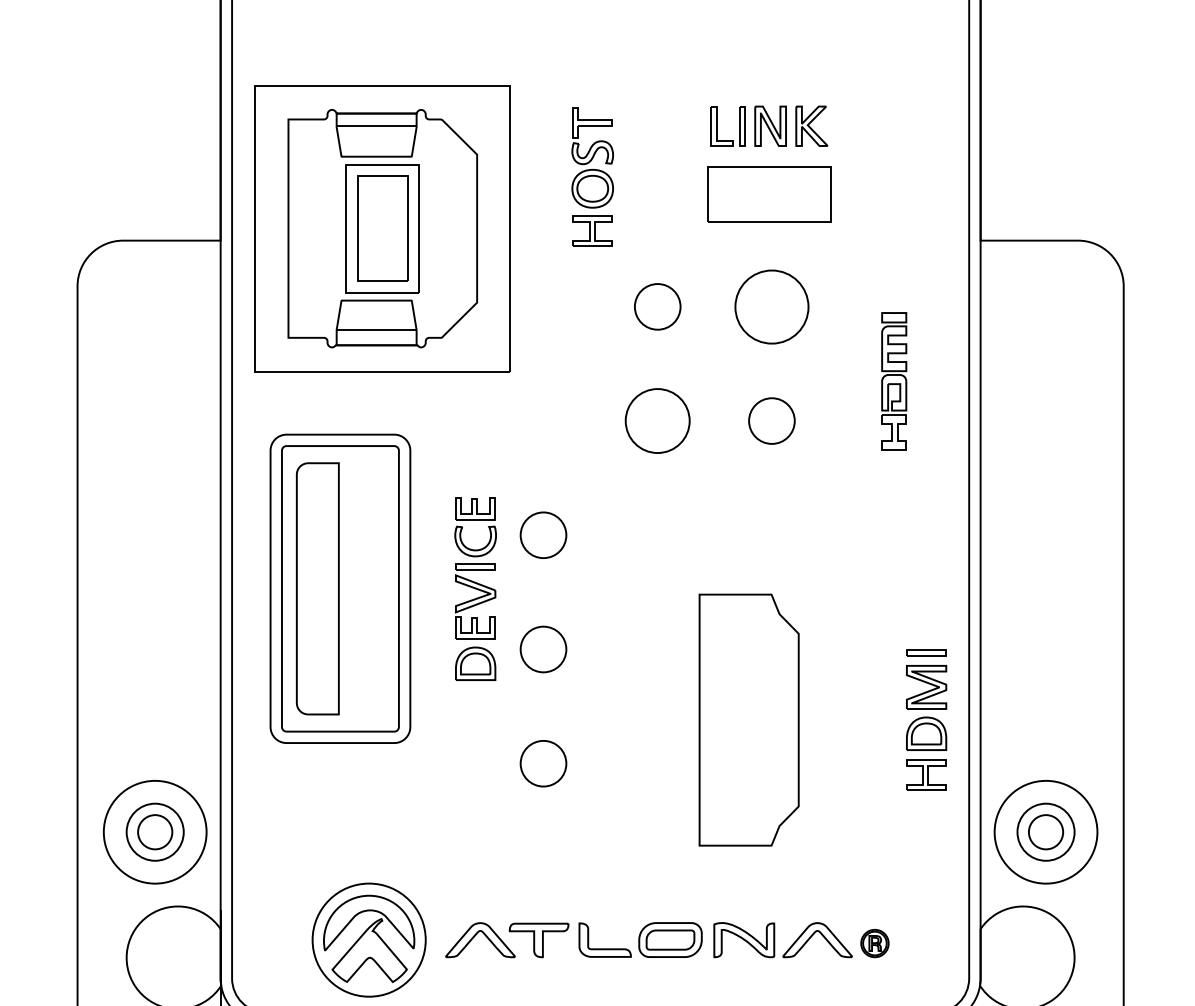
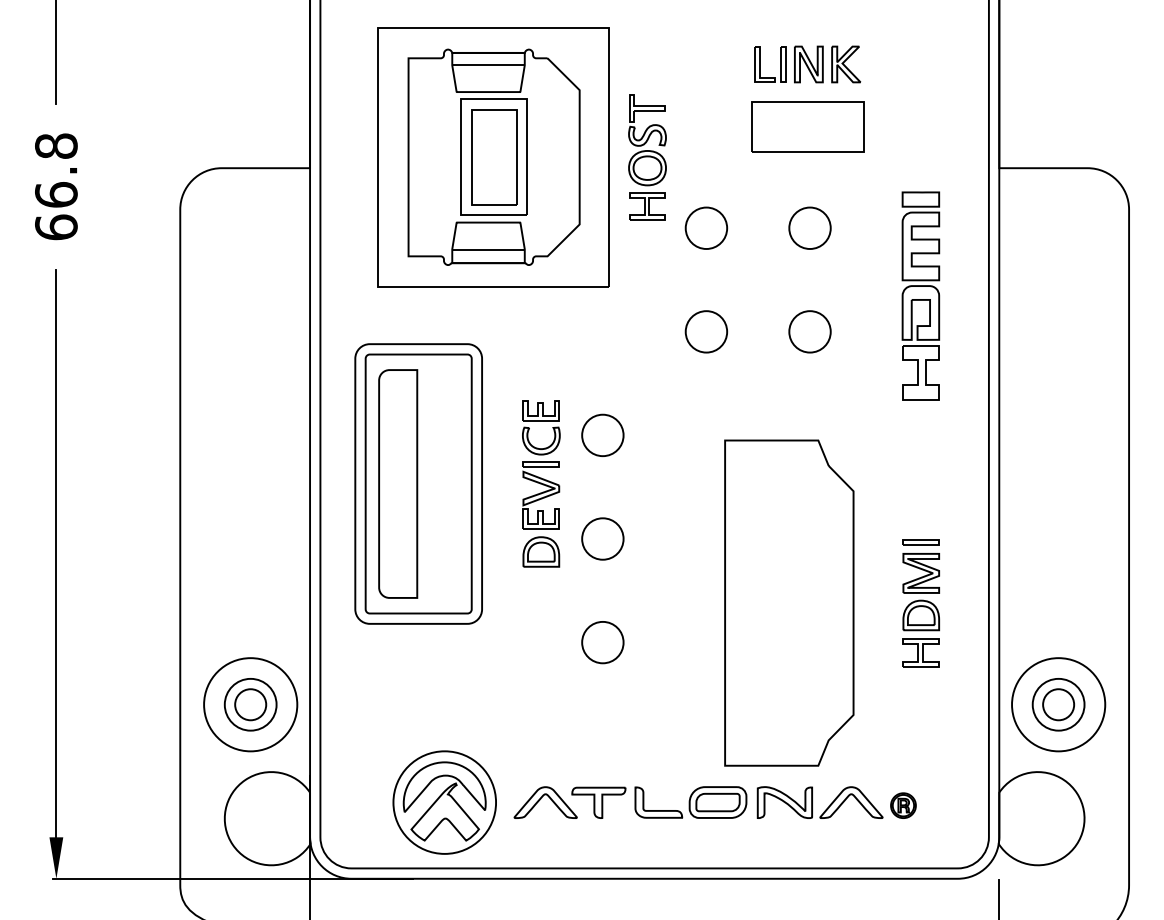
part: (592, 177) -> (647, 157), moved
part: (382, 228) -> (493, 157), moved
part: (771, 306) -> (809, 227), size x0.62
part: (893, 380) -> (920, 295), size x1.67
part: (657, 420) -> (706, 331), size x0.71
part: (749, 719) -> (789, 602), size x1.43
part: (925, 720) -> (920, 603), moved

